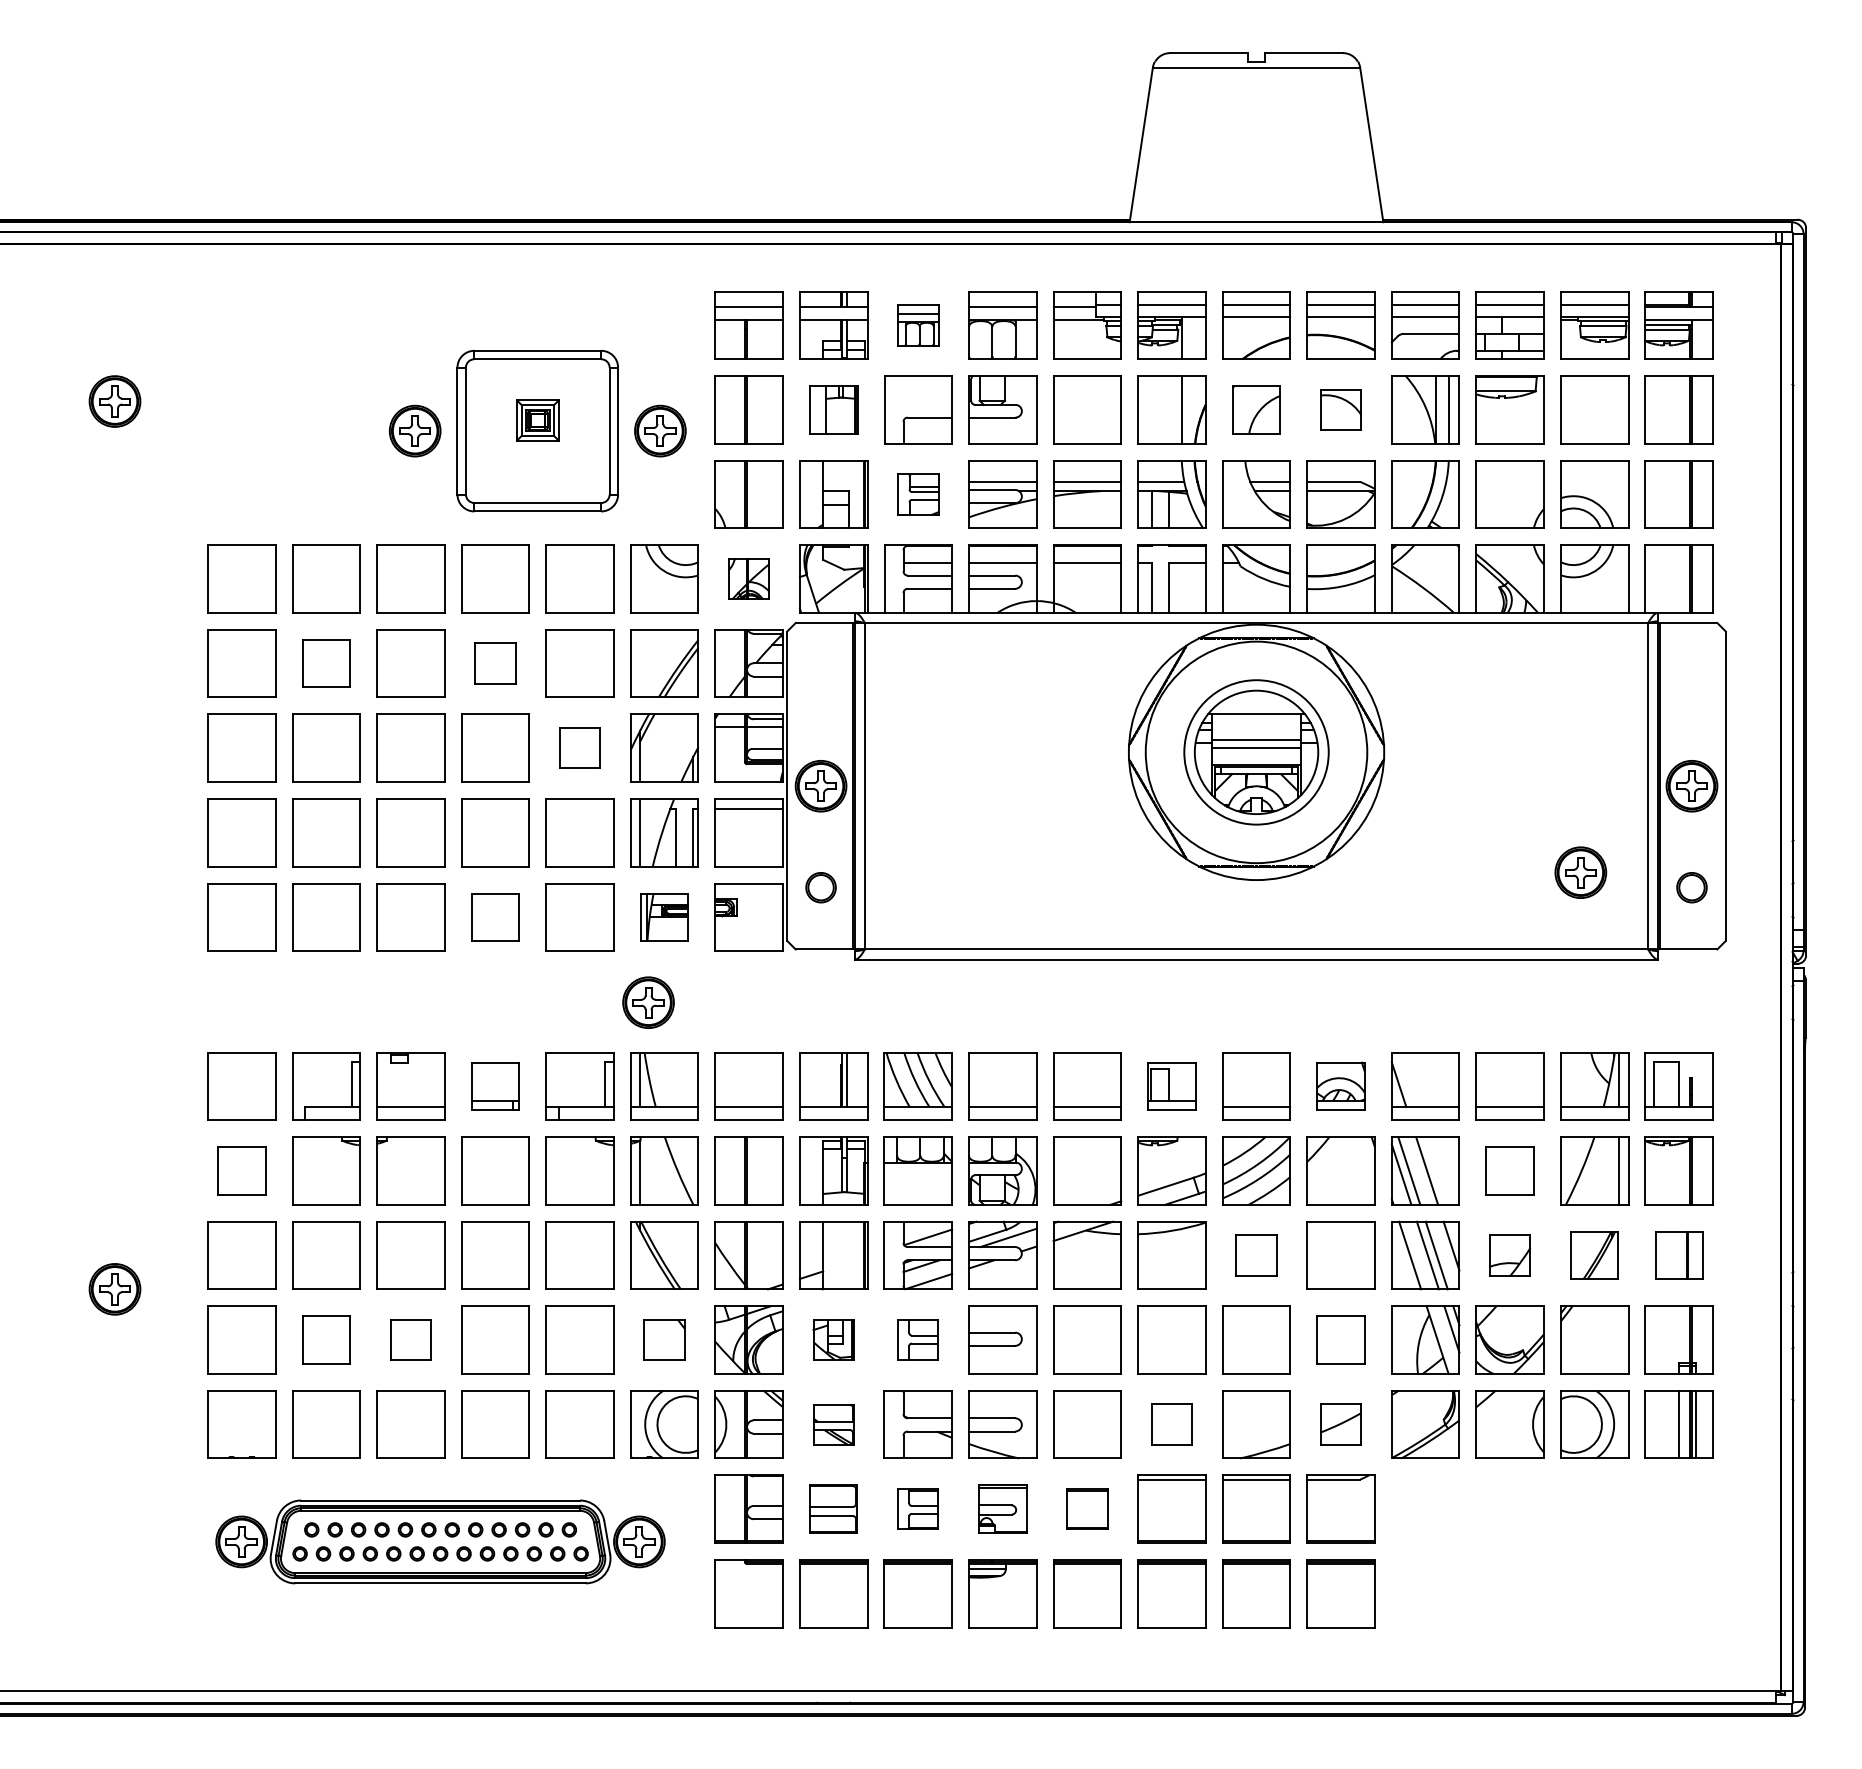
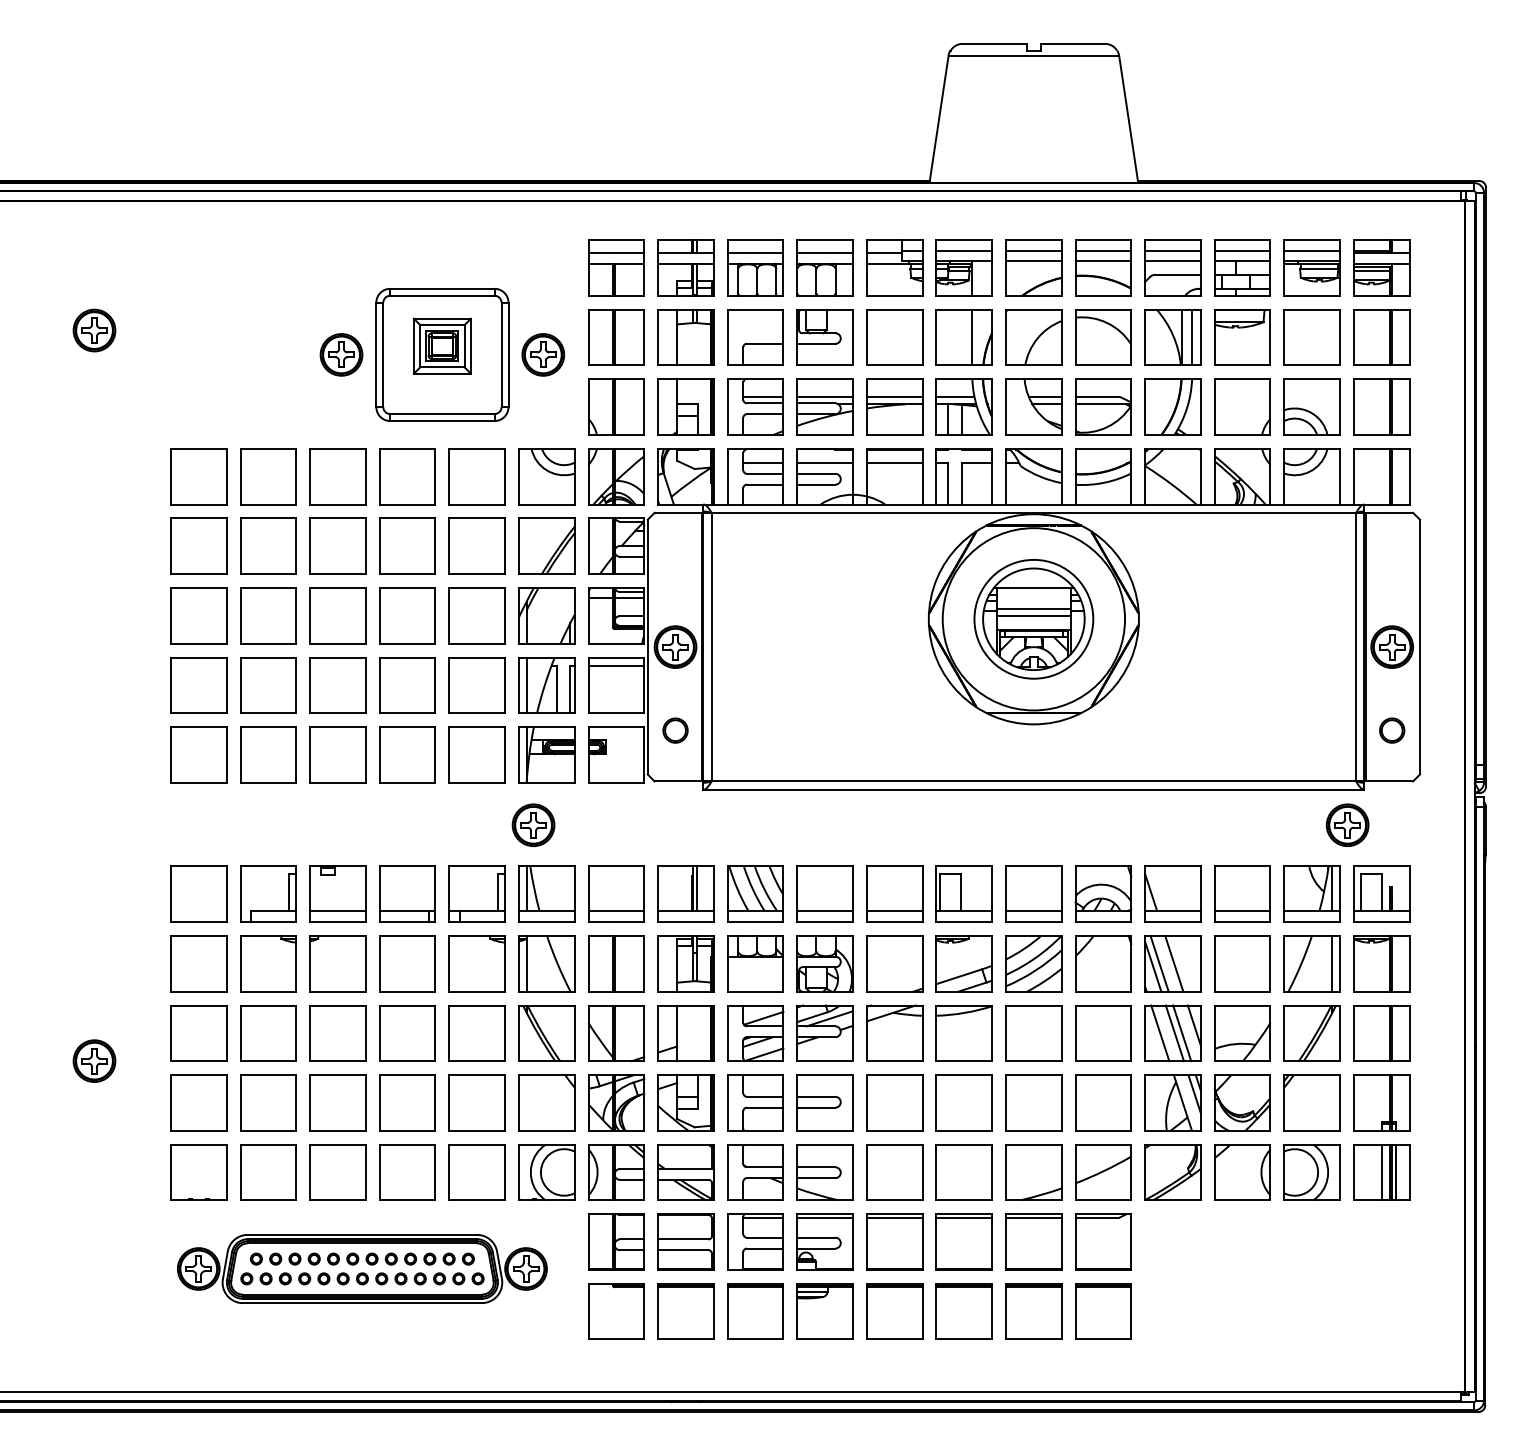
part: (918, 325) -> (755, 267), size x1.67
part: (833, 409) -> (685, 337), size x1.43
part: (1256, 409) -> (1033, 337), size x1.43
part: (1340, 409) -> (1102, 337), size x1.67
part: (537, 420) -> (442, 346), size x1.67
part: (918, 494) -> (755, 407), size x1.67
part: (748, 578) -> (615, 476), size x1.67
part: (326, 663) -> (268, 546), size x1.43
part: (495, 663) -> (407, 546), size x1.67
part: (579, 747) -> (476, 615), size x1.67
part: (1580, 872) -> (1347, 825), moved
part: (495, 917) -> (407, 755), size x1.43
part: (664, 917) -> (546, 755), size x1.43
part: (1340, 1085) -> (1102, 893), size x1.43
part: (495, 1086) -> (407, 894), size x1.43
part: (1171, 1086) -> (963, 894), size x1.43
part: (241, 1170) -> (198, 963), size x1.43
part: (1509, 1170) -> (1242, 963), size x1.43
part: (1256, 1255) -> (1033, 1033), size x1.67
part: (1509, 1255) -> (1242, 1033), size x1.67
part: (1594, 1255) -> (1311, 1033), size x1.43
part: (1678, 1255) -> (1381, 1033), size x1.43
part: (326, 1339) -> (268, 1102), size x1.43
part: (410, 1339) -> (337, 1102), size x1.67
part: (664, 1339) -> (546, 1102), size x1.67
part: (833, 1339) -> (685, 1102), size x1.67
part: (917, 1339) -> (754, 1102), size x1.67
part: (1340, 1339) -> (1102, 1102), size x1.43
part: (833, 1424) -> (685, 1172), size x1.67
part: (1171, 1424) -> (963, 1172), size x1.67
part: (1340, 1424) -> (1102, 1172), size x1.67
part: (833, 1508) -> (685, 1241), size x1.43
part: (917, 1508) -> (754, 1241), size x1.67
part: (1002, 1508) -> (824, 1241), size x1.43
part: (1087, 1508) -> (894, 1241), size x1.67

